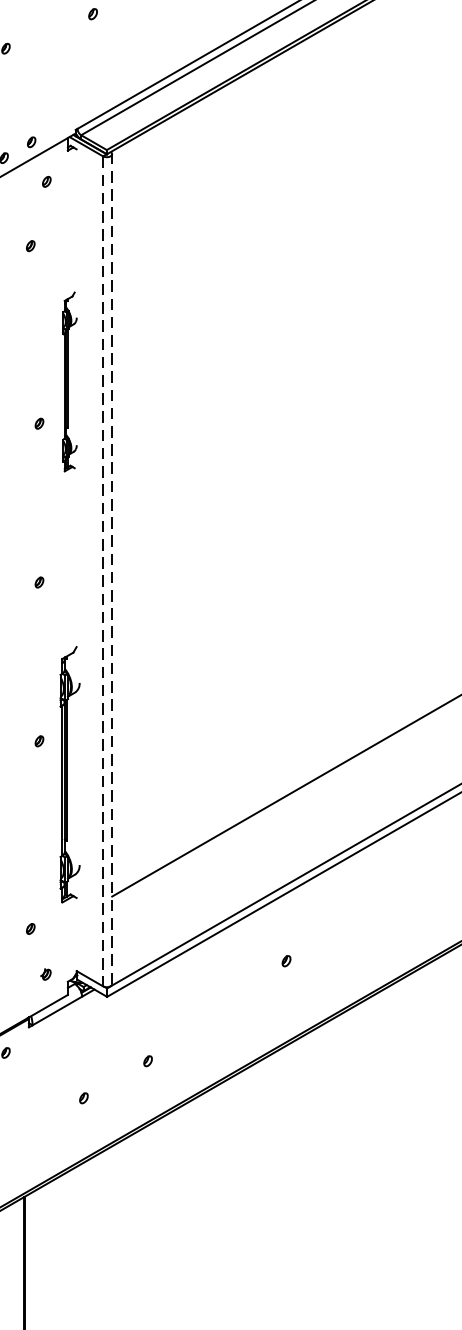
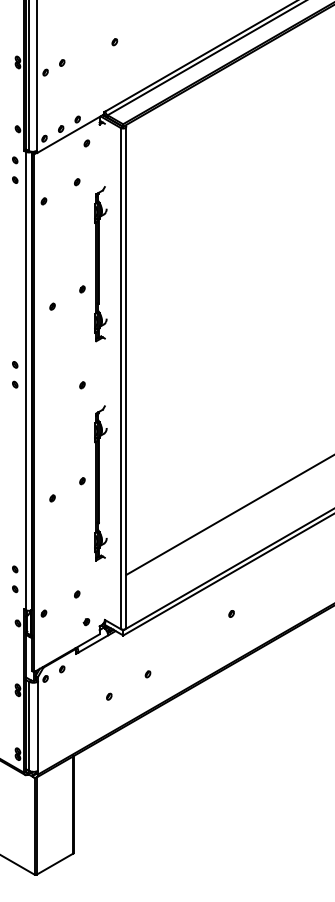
part: (69, 382) -> (100, 264), size x1.43
line: (112, 569) -> (126, 377), dashed -> solid
line: (102, 571) -> (120, 378), dashed -> solid
part: (69, 774) -> (100, 483), moved

